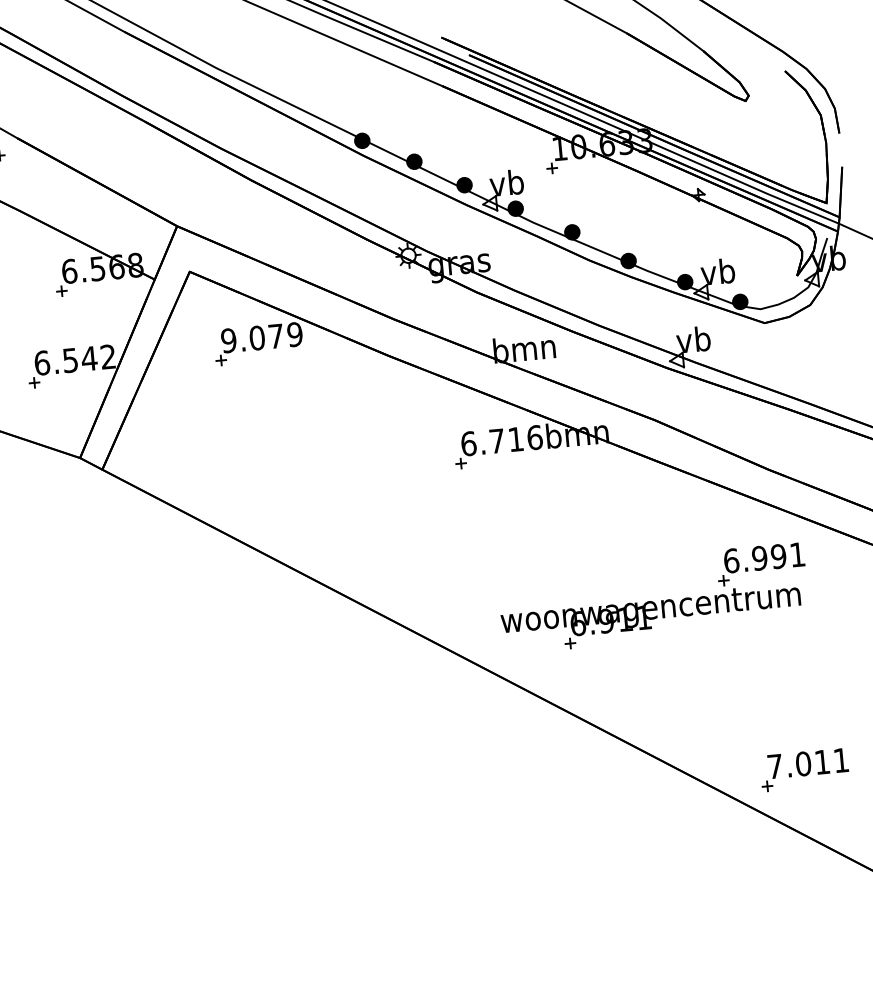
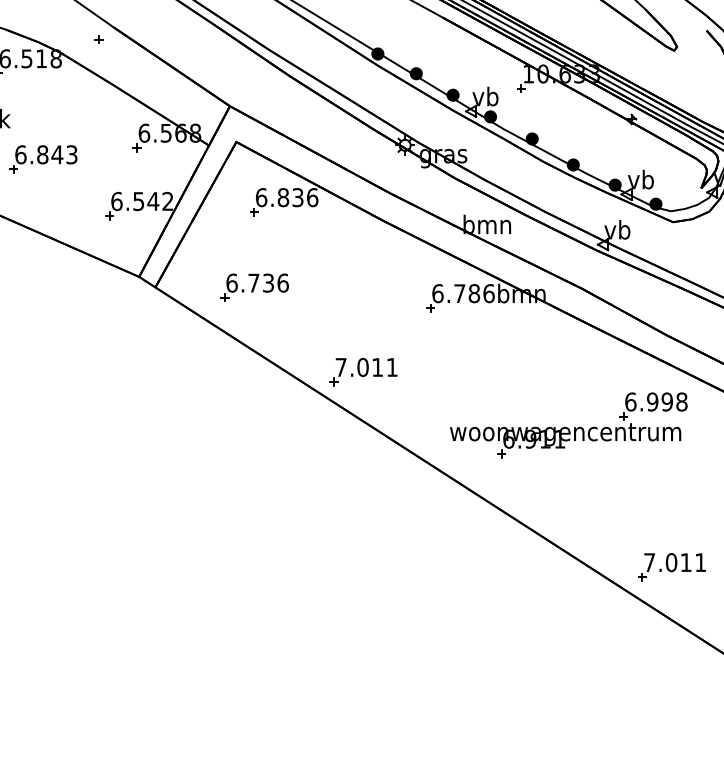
text: (261, 337) -> (286, 197), 9.079 -> 6.836
text: (516, 439) -> (474, 293), 6.716 -> 6.786
part: (230, 457) -> (254, 287), added
part: (381, 554) -> (363, 372), added
text: (797, 554) -> (681, 401), 6.991 -> 6.998

